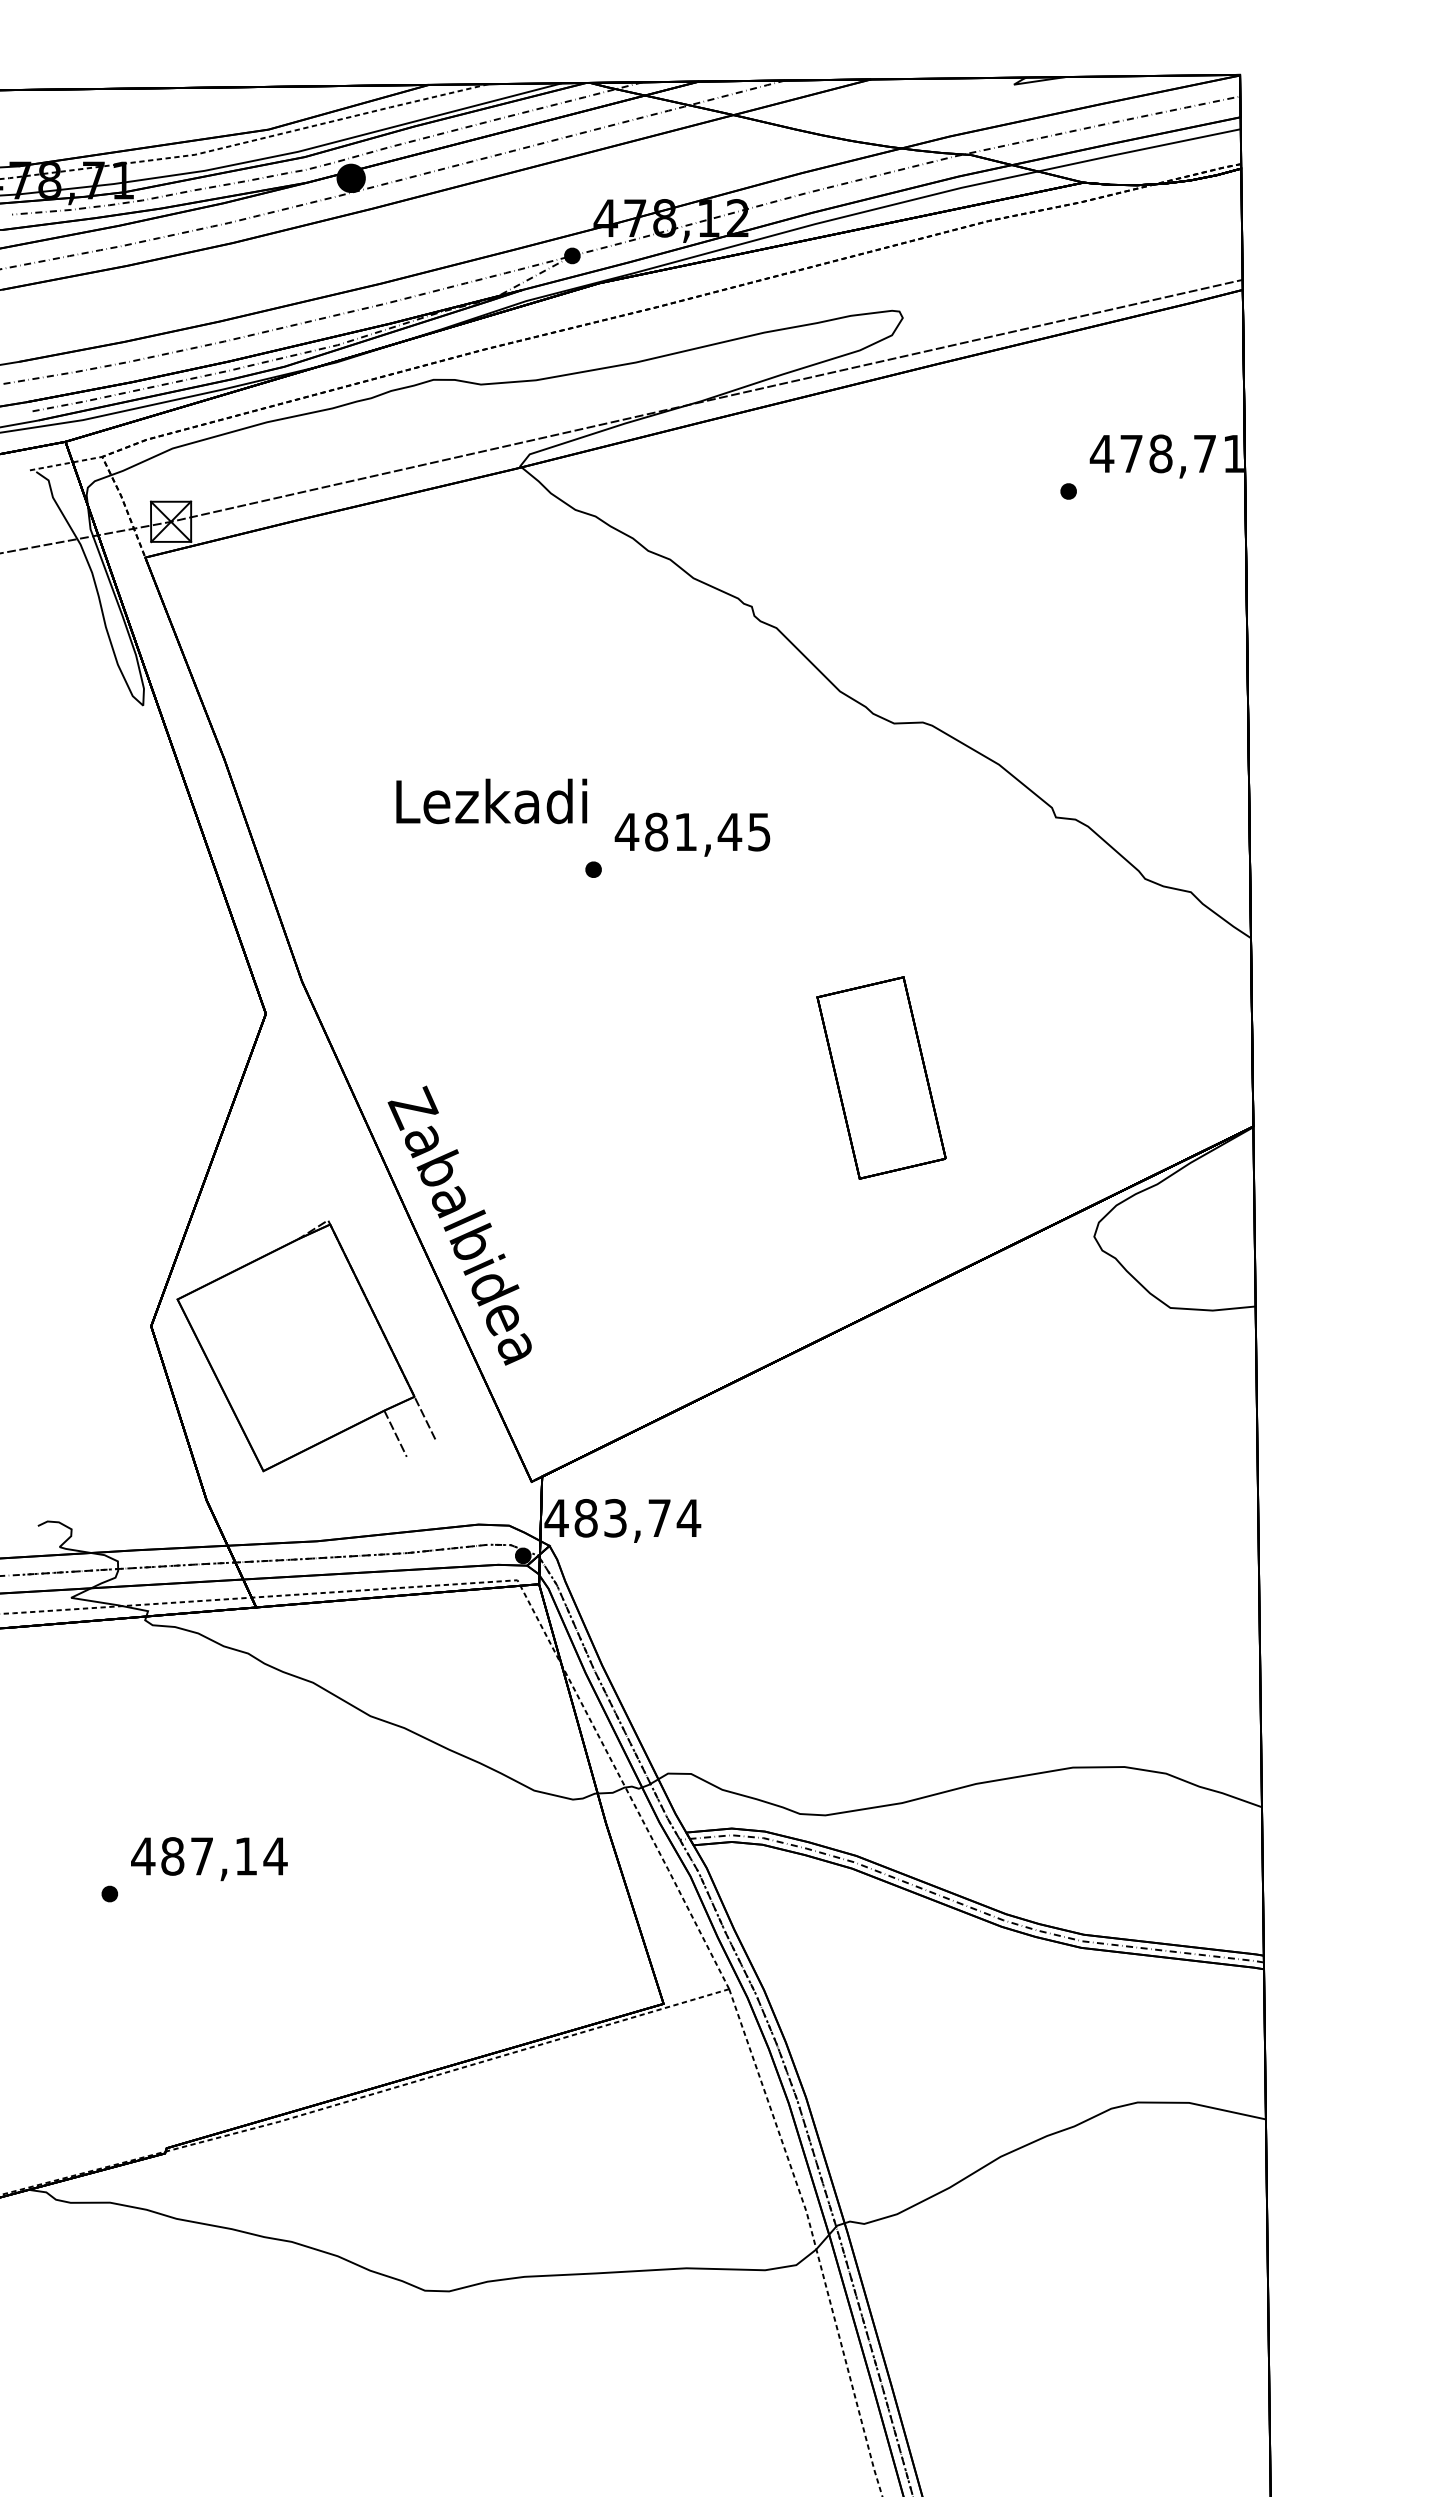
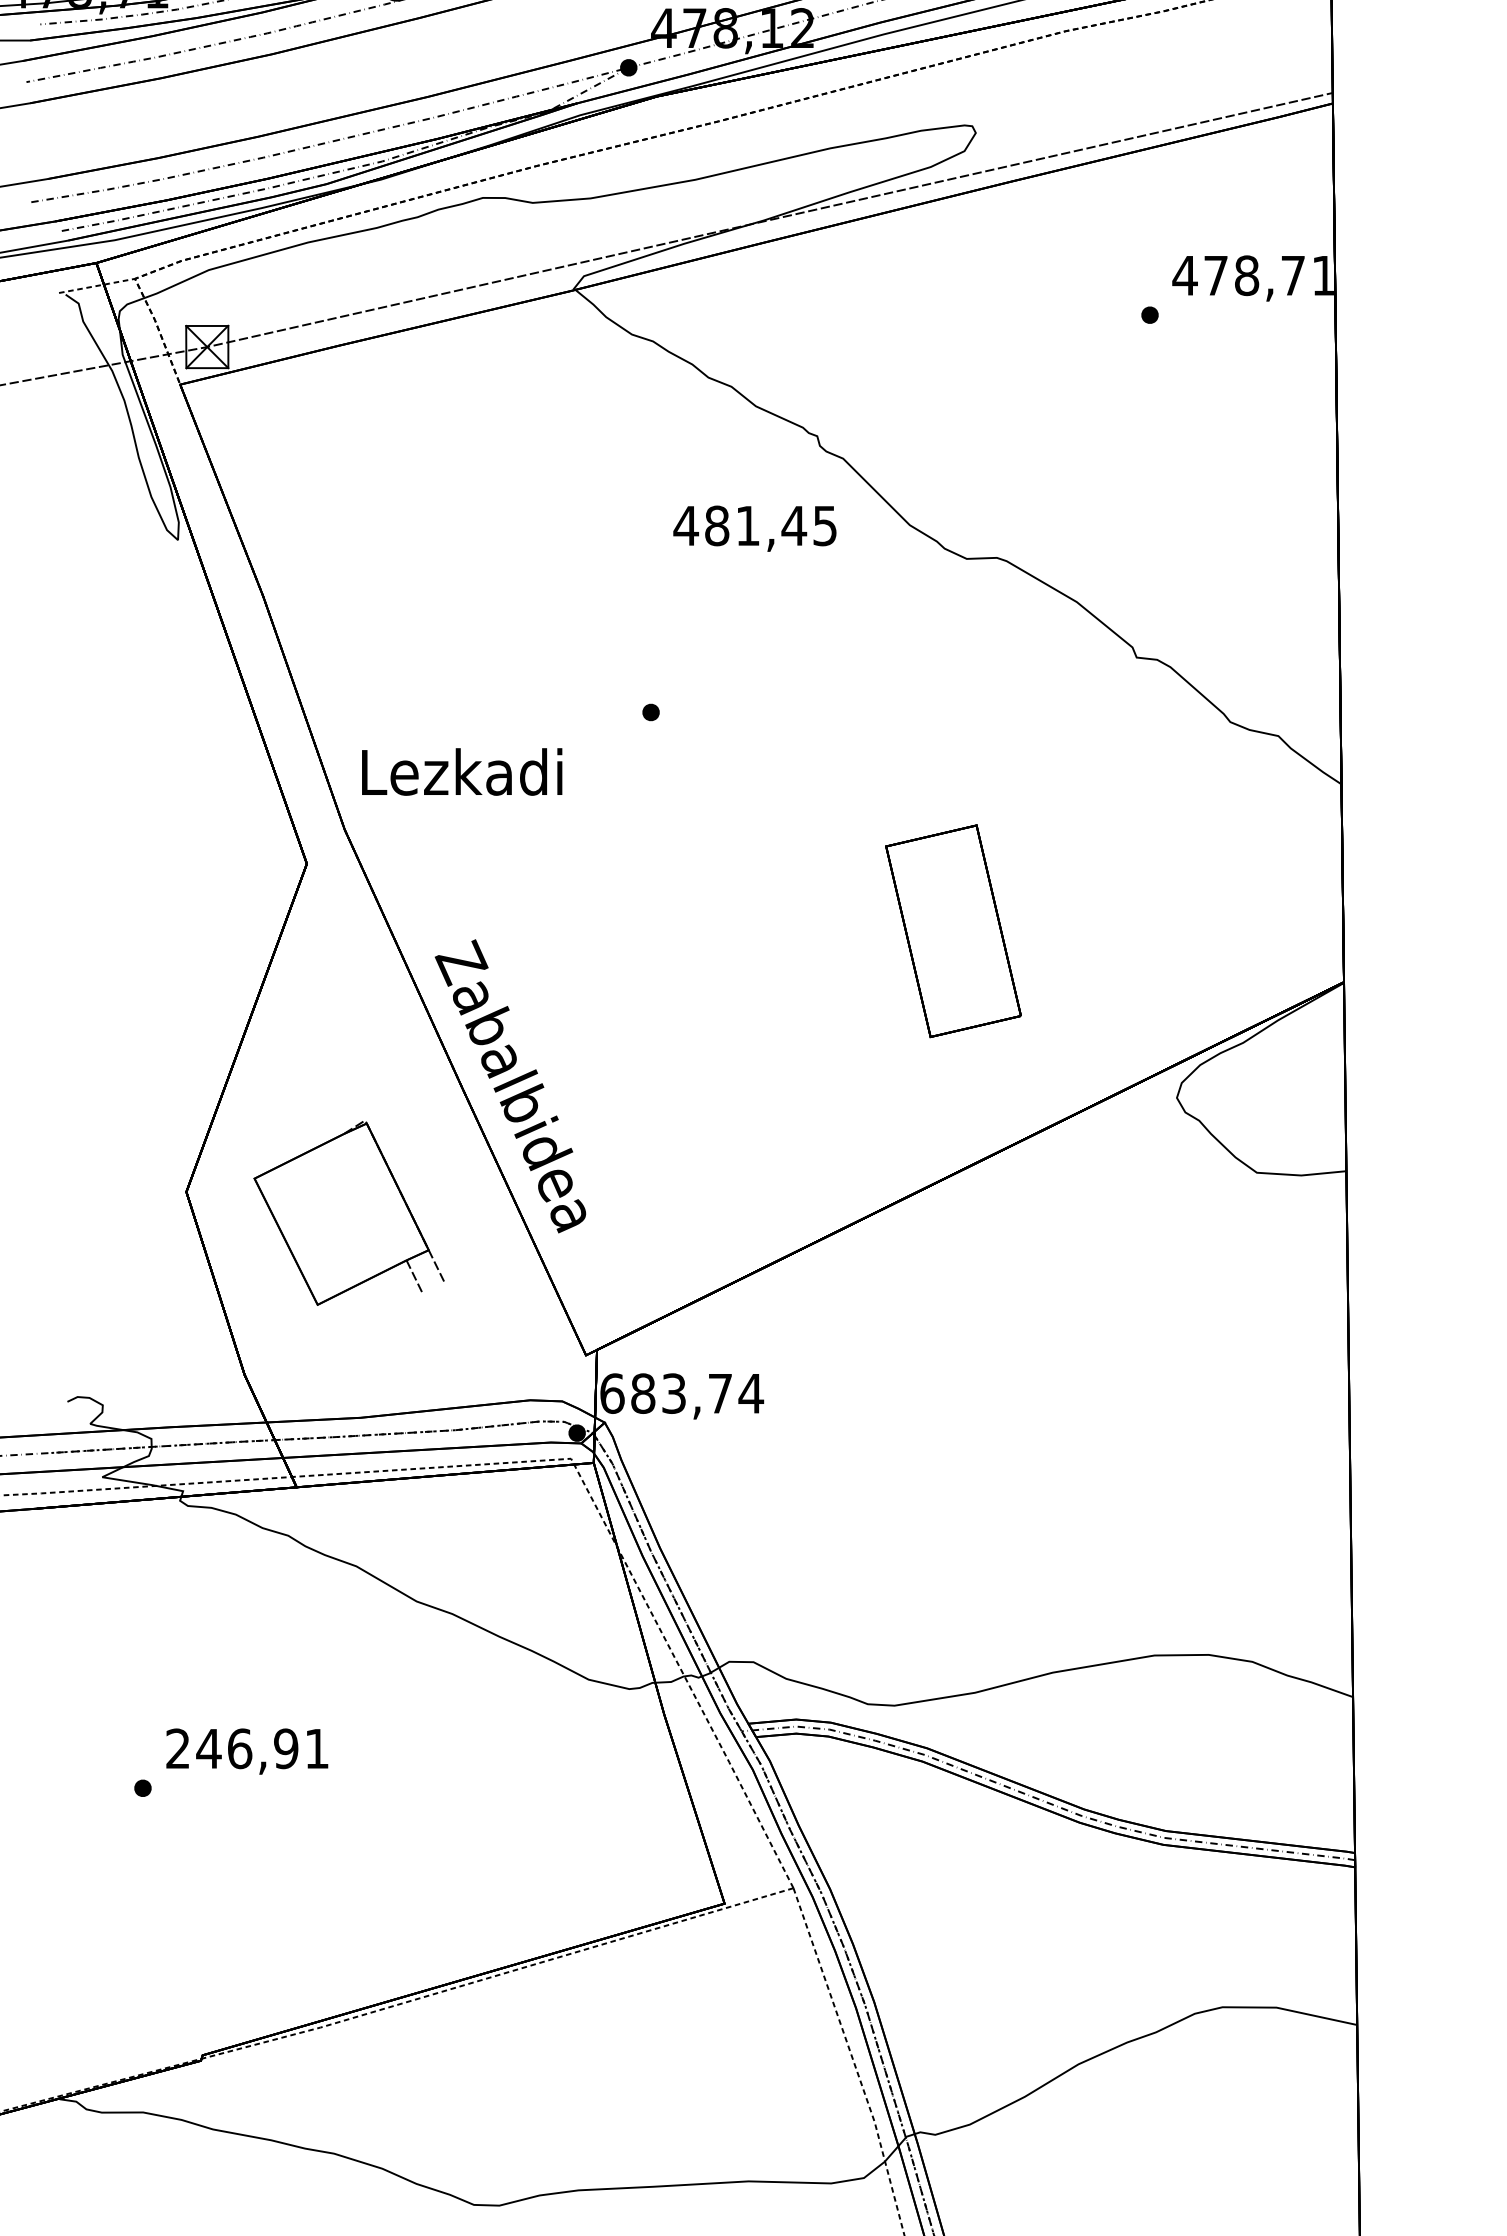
text: (491, 801) -> (461, 772), moved
text: (692, 834) -> (754, 528), moved
part: (305, 1346) -> (348, 1213), size x0.7
text: (556, 1518) -> (612, 1393), 483,74 -> 683,74
text: (209, 1856) -> (247, 1748), 487,14 -> 246,91

